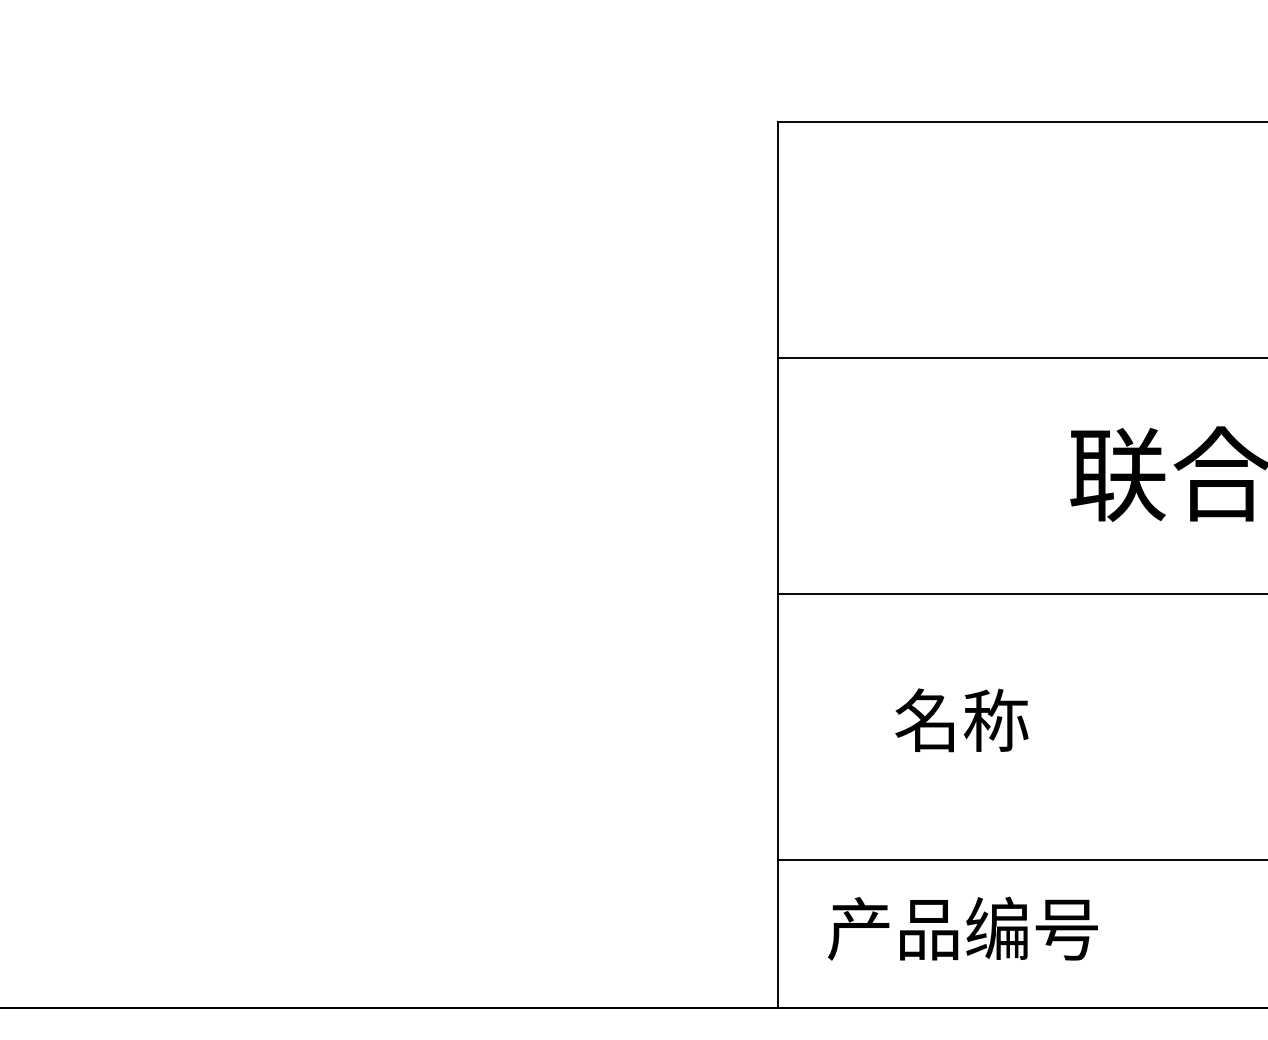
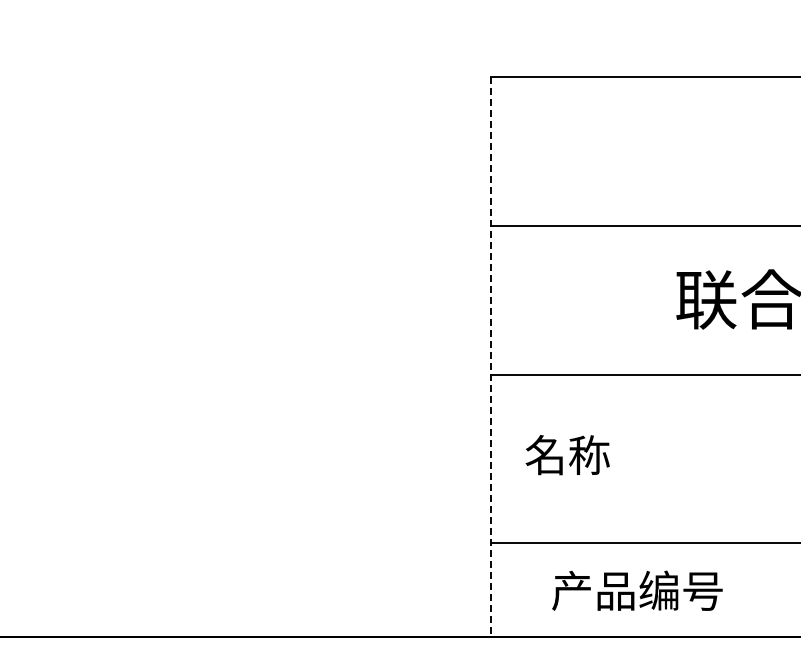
line: (777, 564) -> (491, 356), solid -> dashed
text: (961, 720) -> (567, 455), moved
text: (963, 928) -> (637, 590), moved

